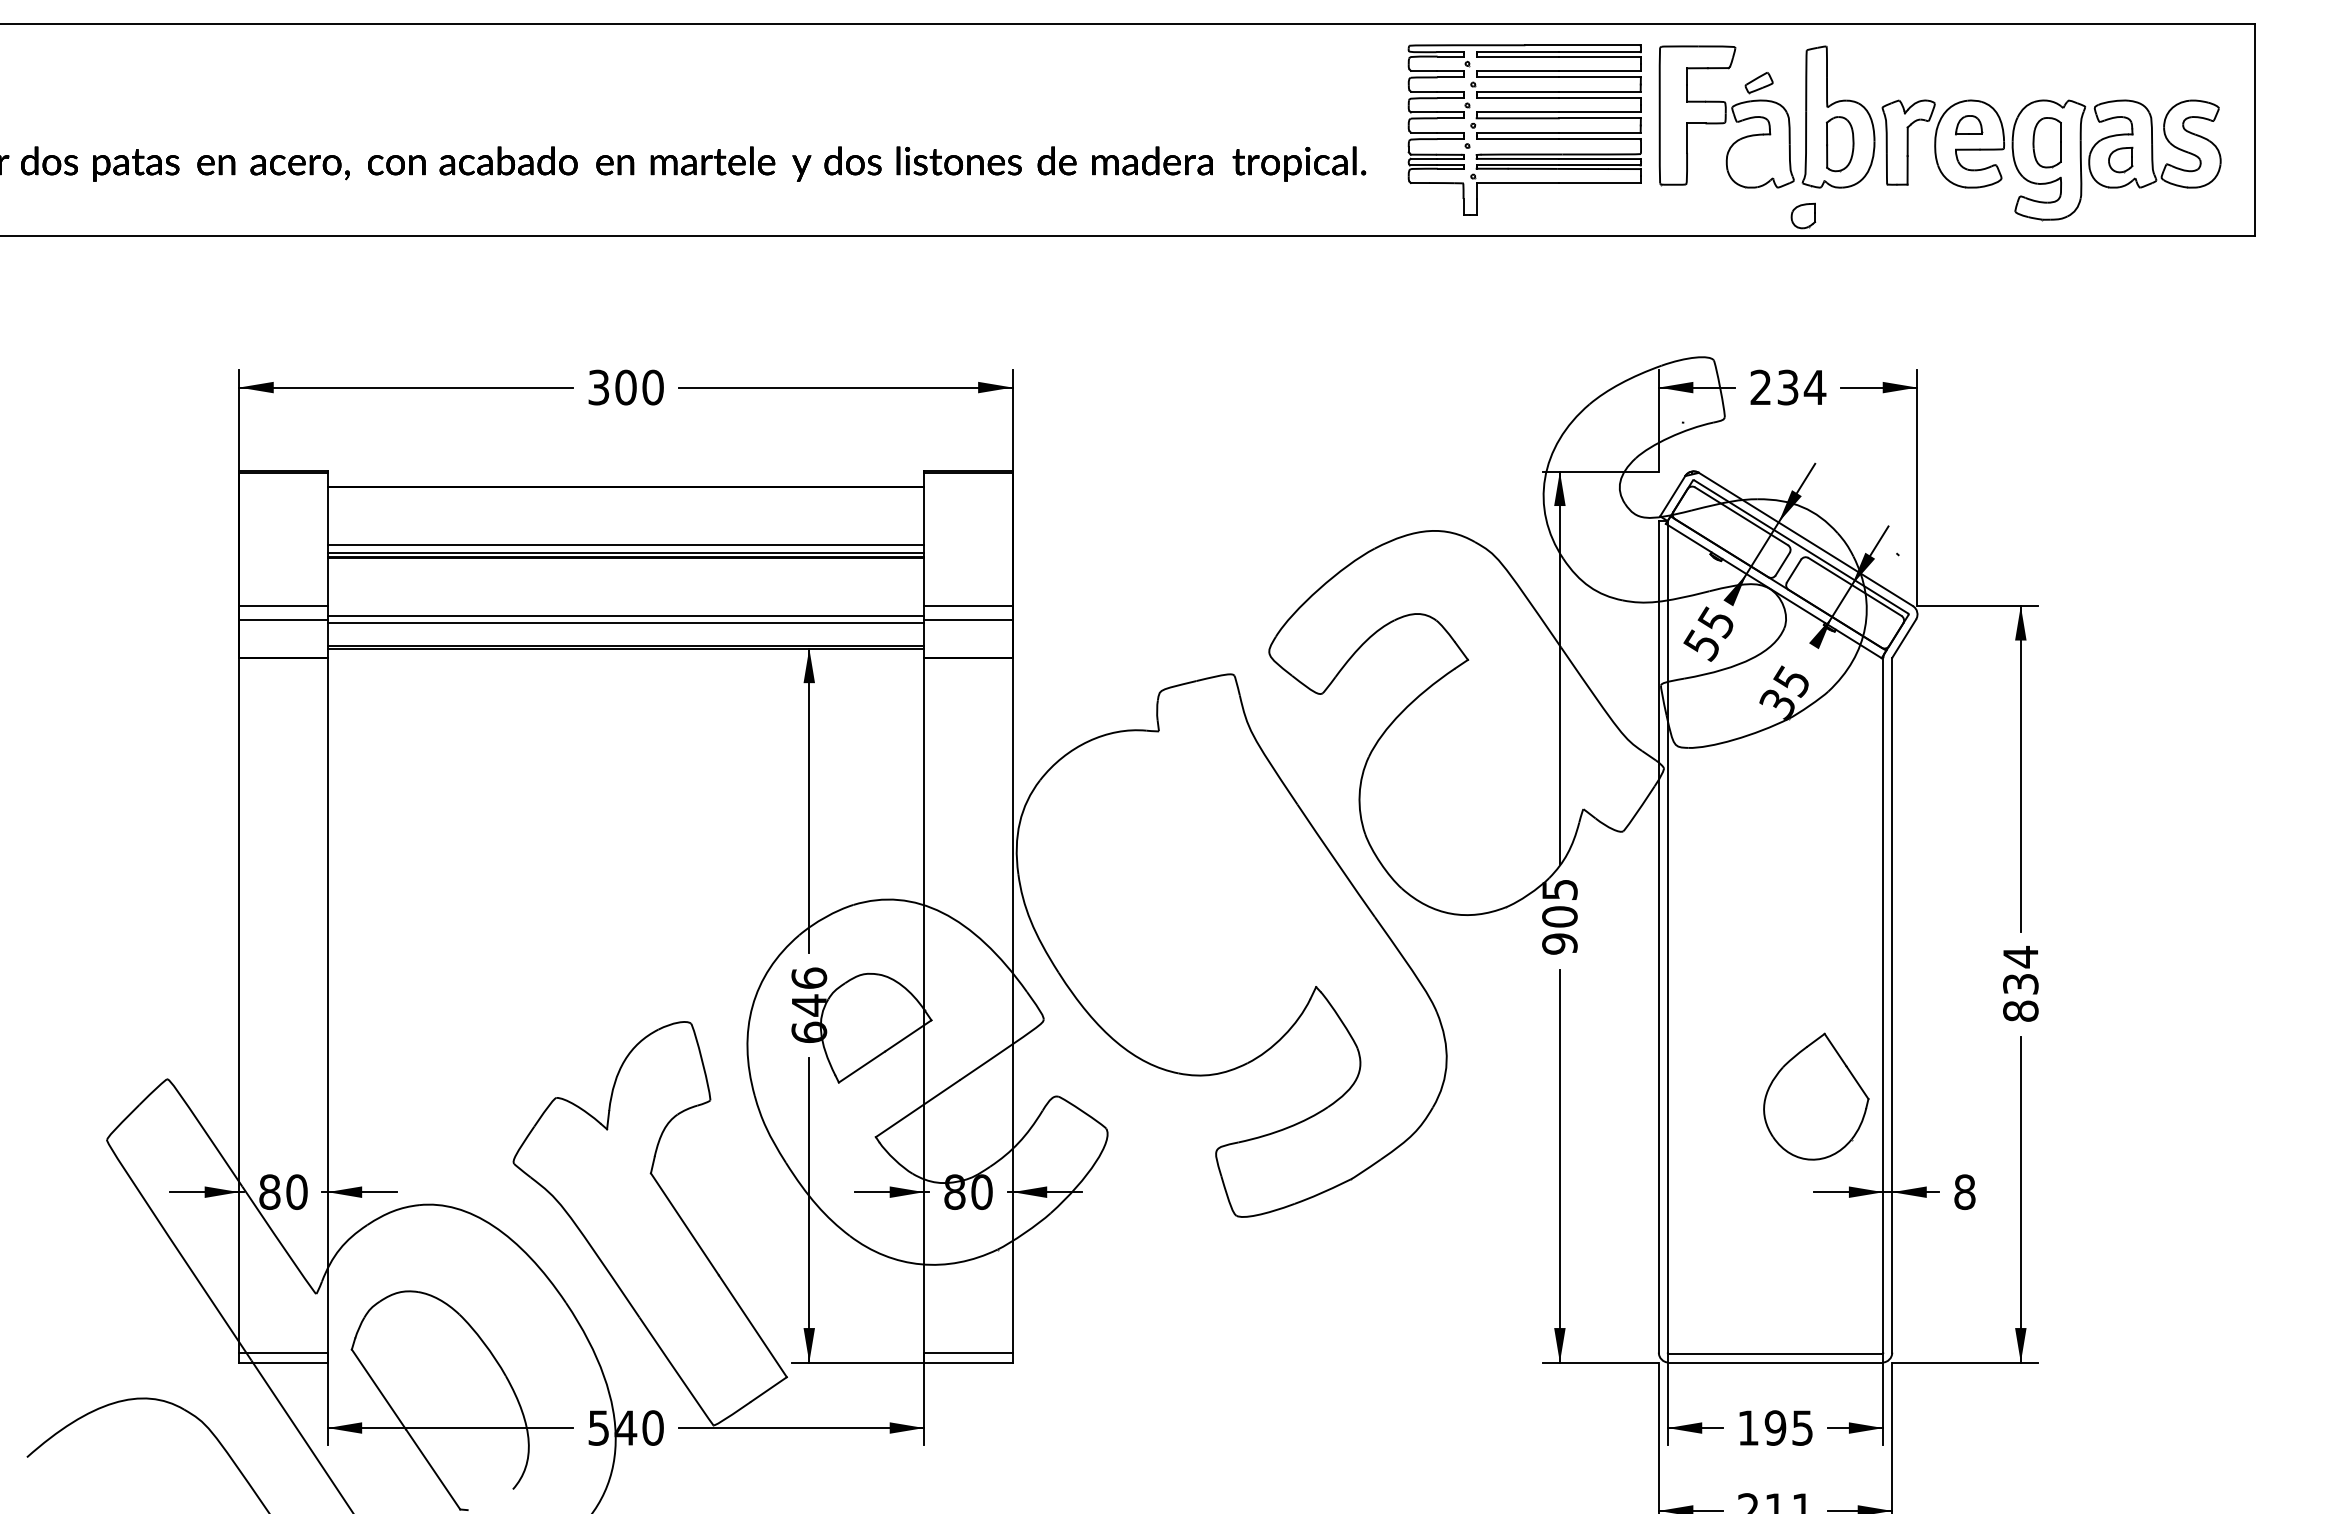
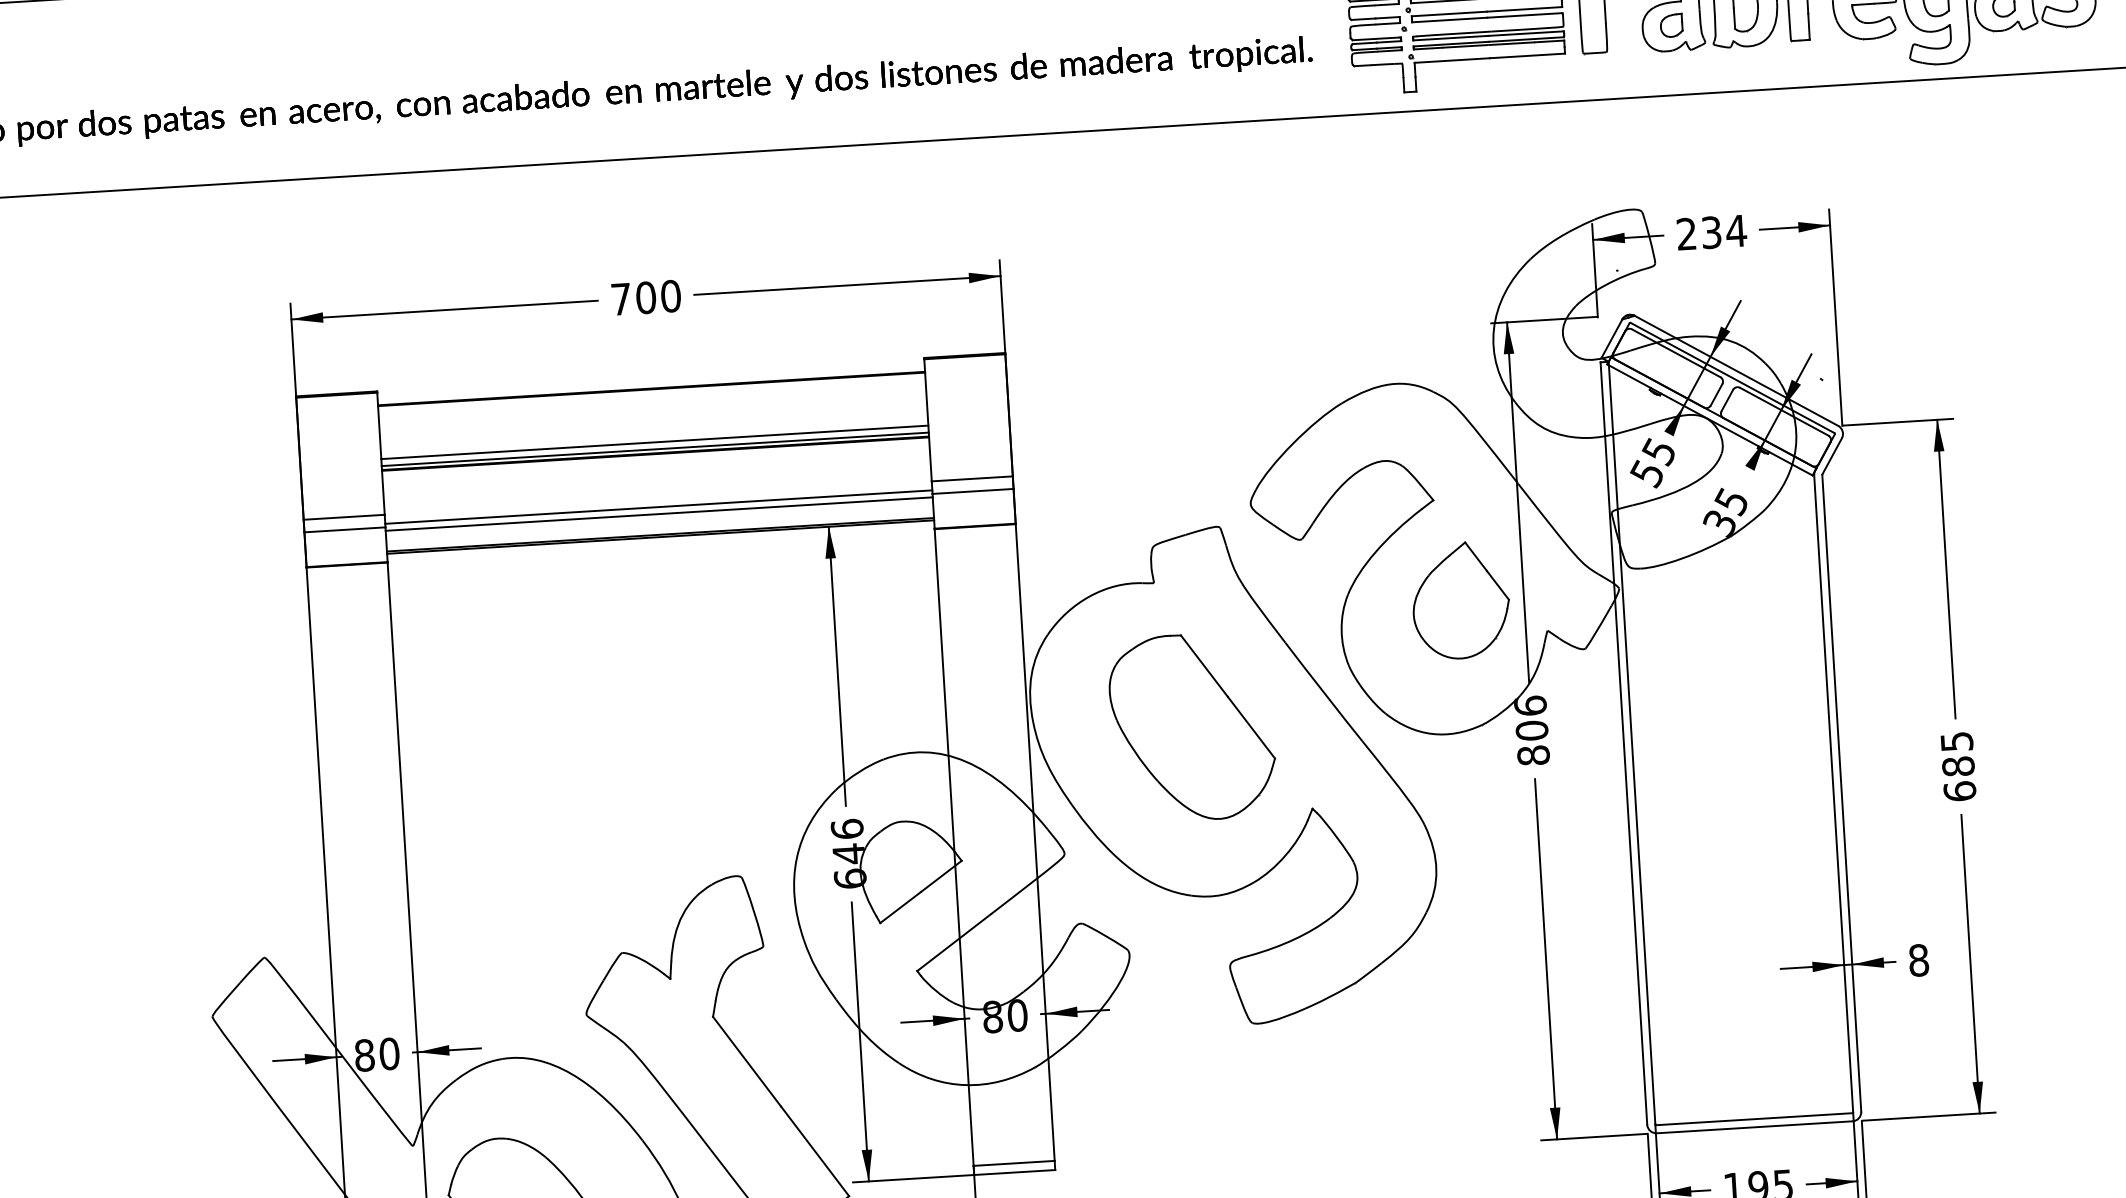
part: (1803, 215) -> (1671, 25), moved
text: (598, 387) -> (620, 299), 300 -> 700
part: (1190, 890) -> (1191, 727), added
text: (1559, 916) -> (1531, 730), 905 -> 806
text: (2020, 983) -> (1958, 765), 834 -> 685
part: (1816, 1096) -> (1461, 600), moved

